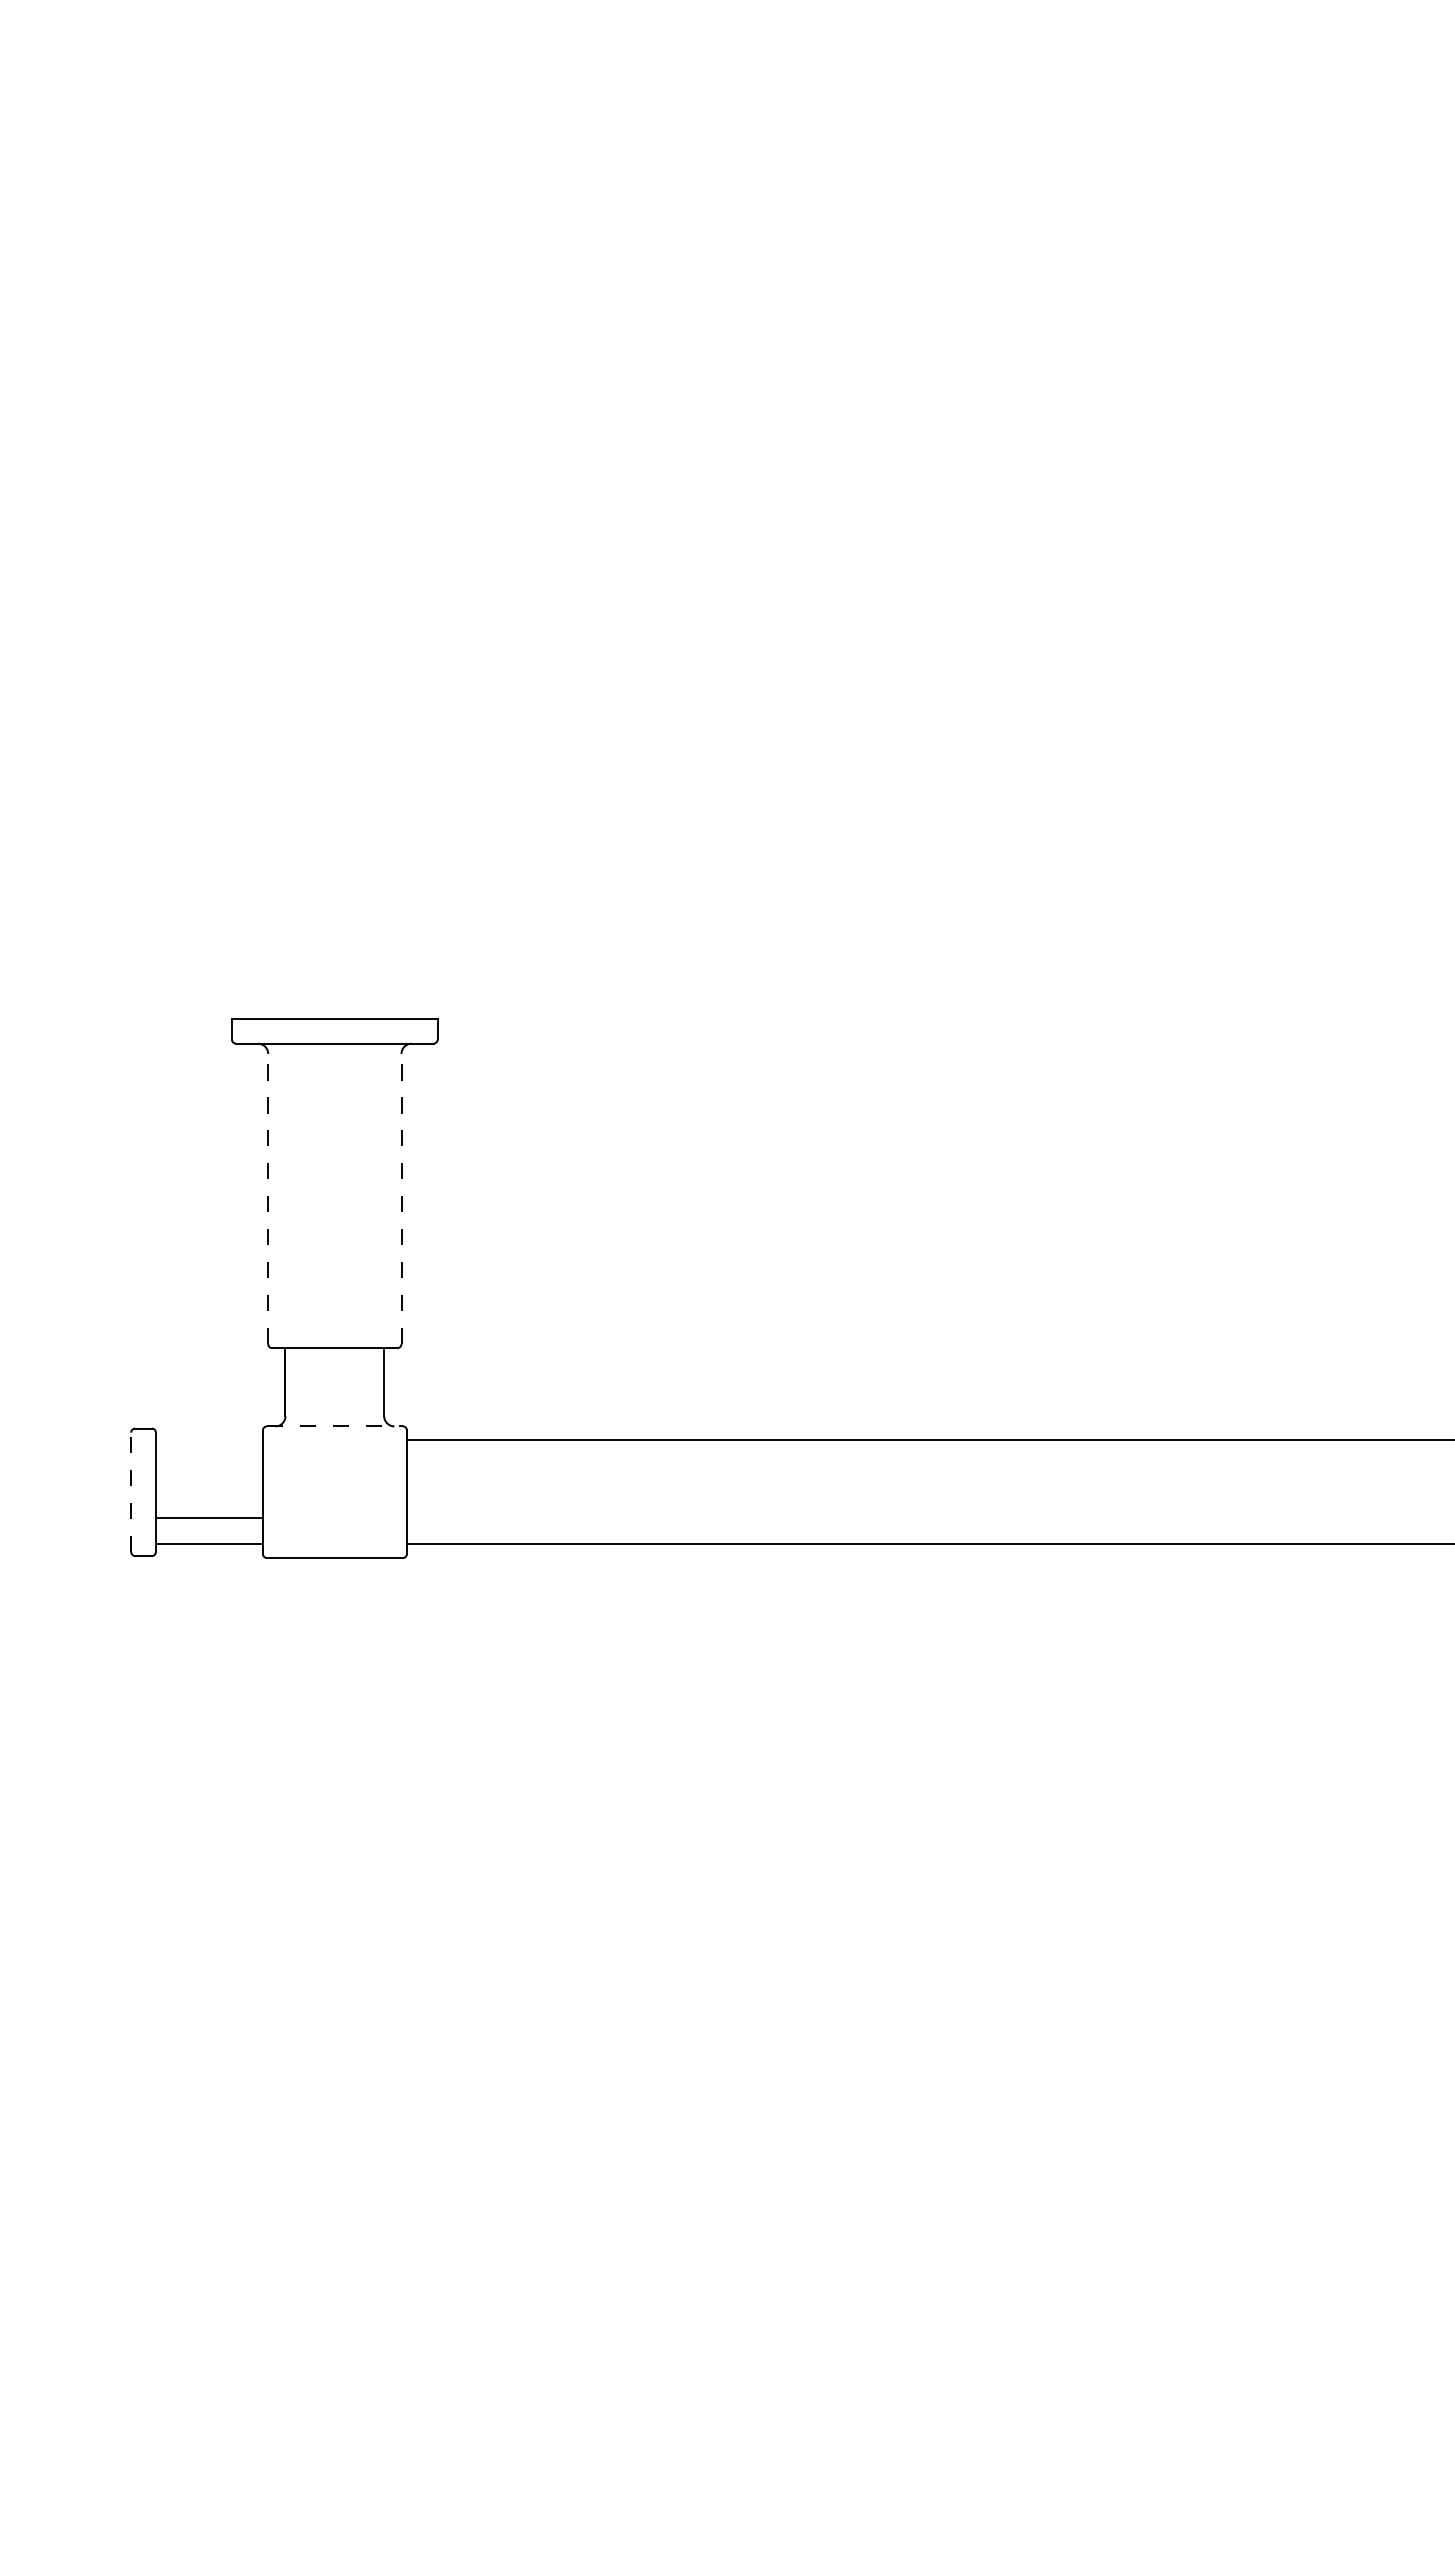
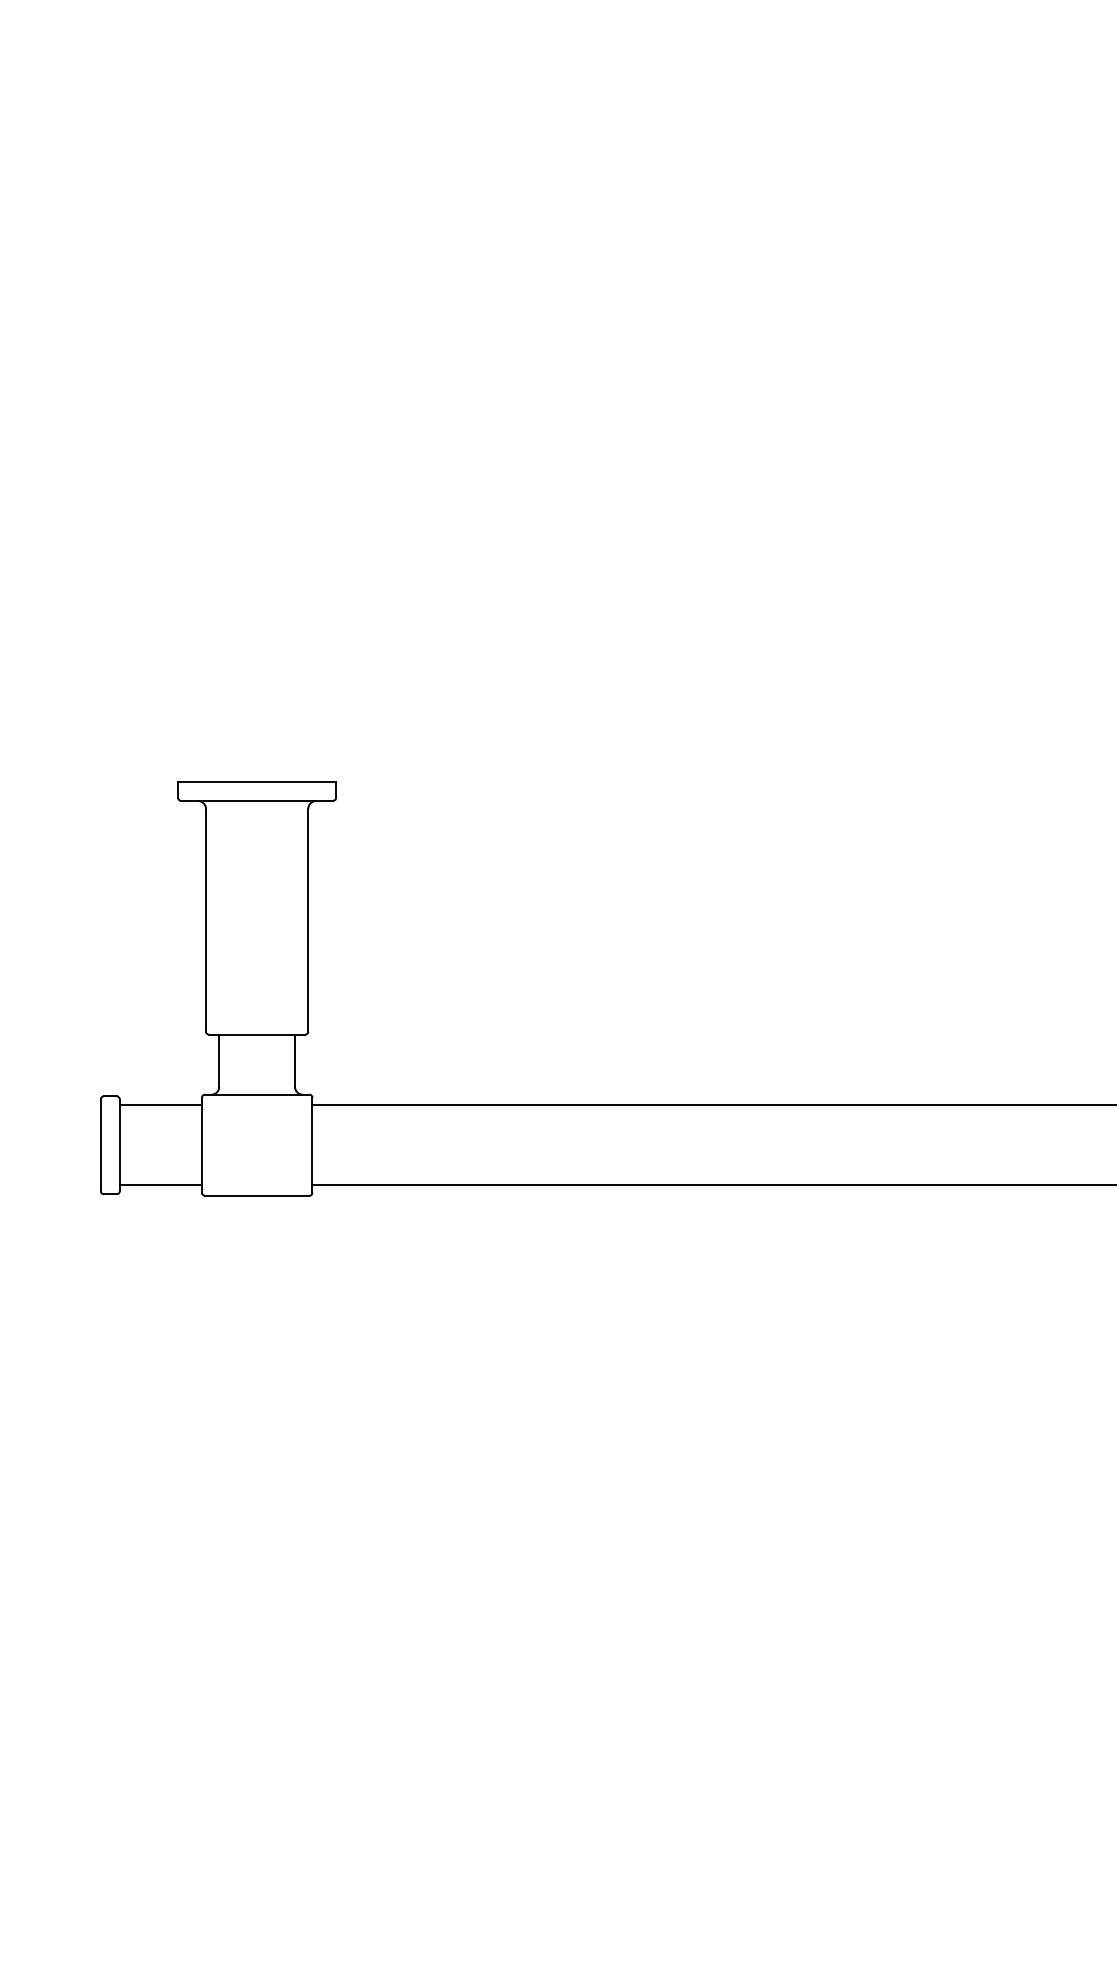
line: (268, 1198) -> (206, 919), dashed -> solid
line: (401, 1198) -> (308, 919), dashed -> solid
line: (334, 1426) -> (256, 1094), dashed -> solid
line: (131, 1492) -> (101, 1145), dashed -> solid
line: (208, 1518) -> (160, 1105), moved

